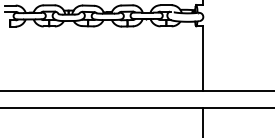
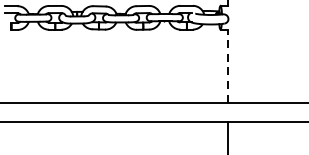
line: (202, 58) -> (227, 65), solid -> dashed

